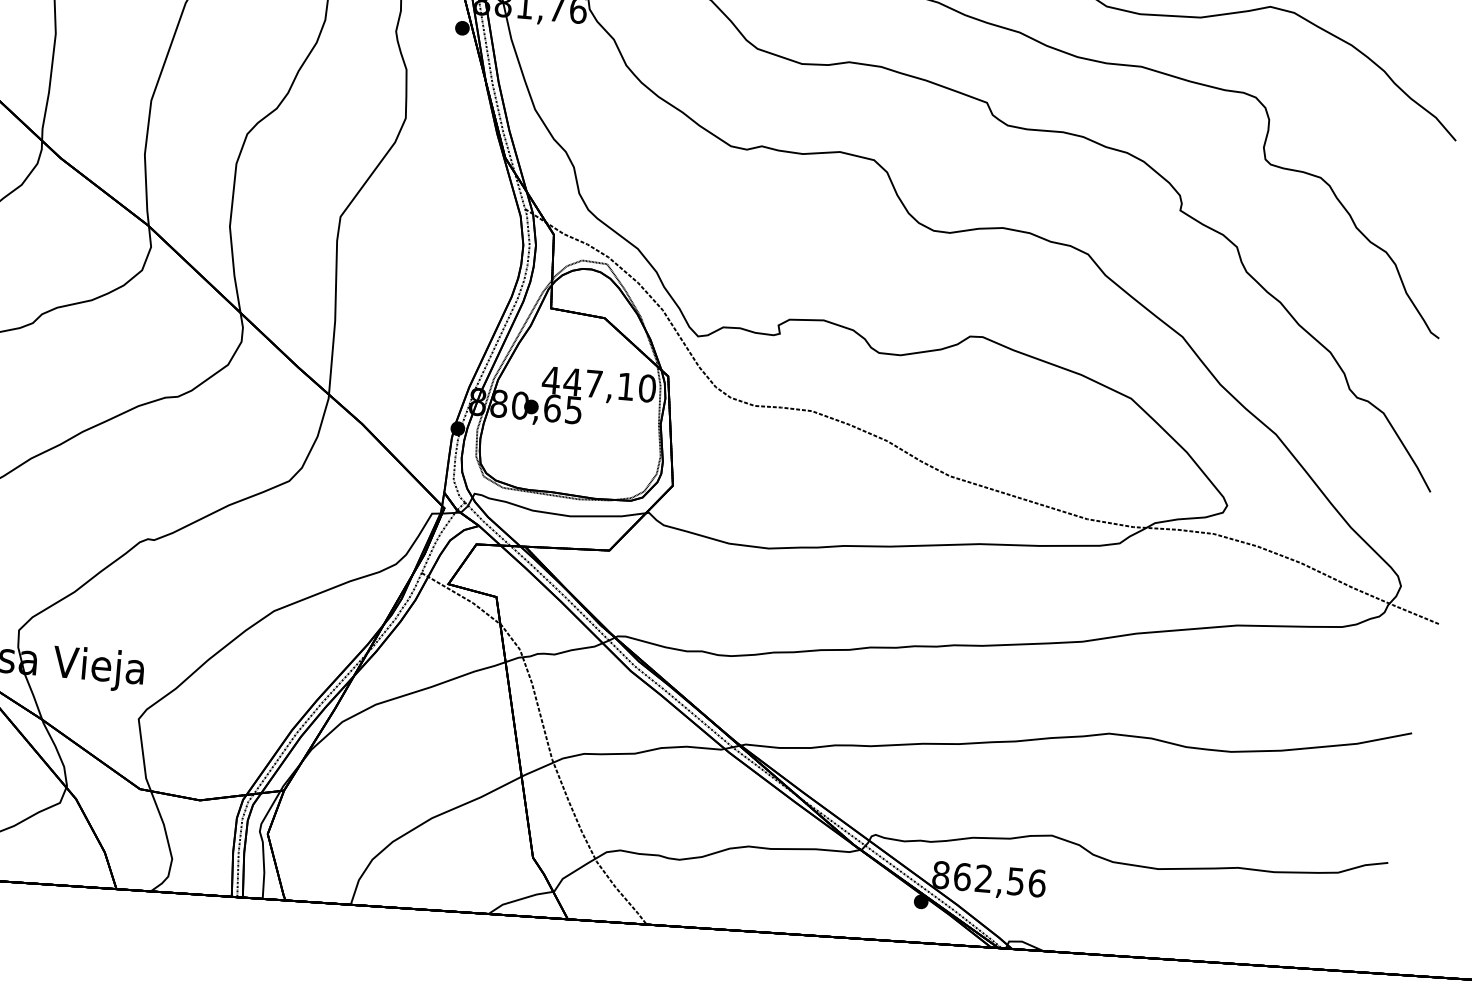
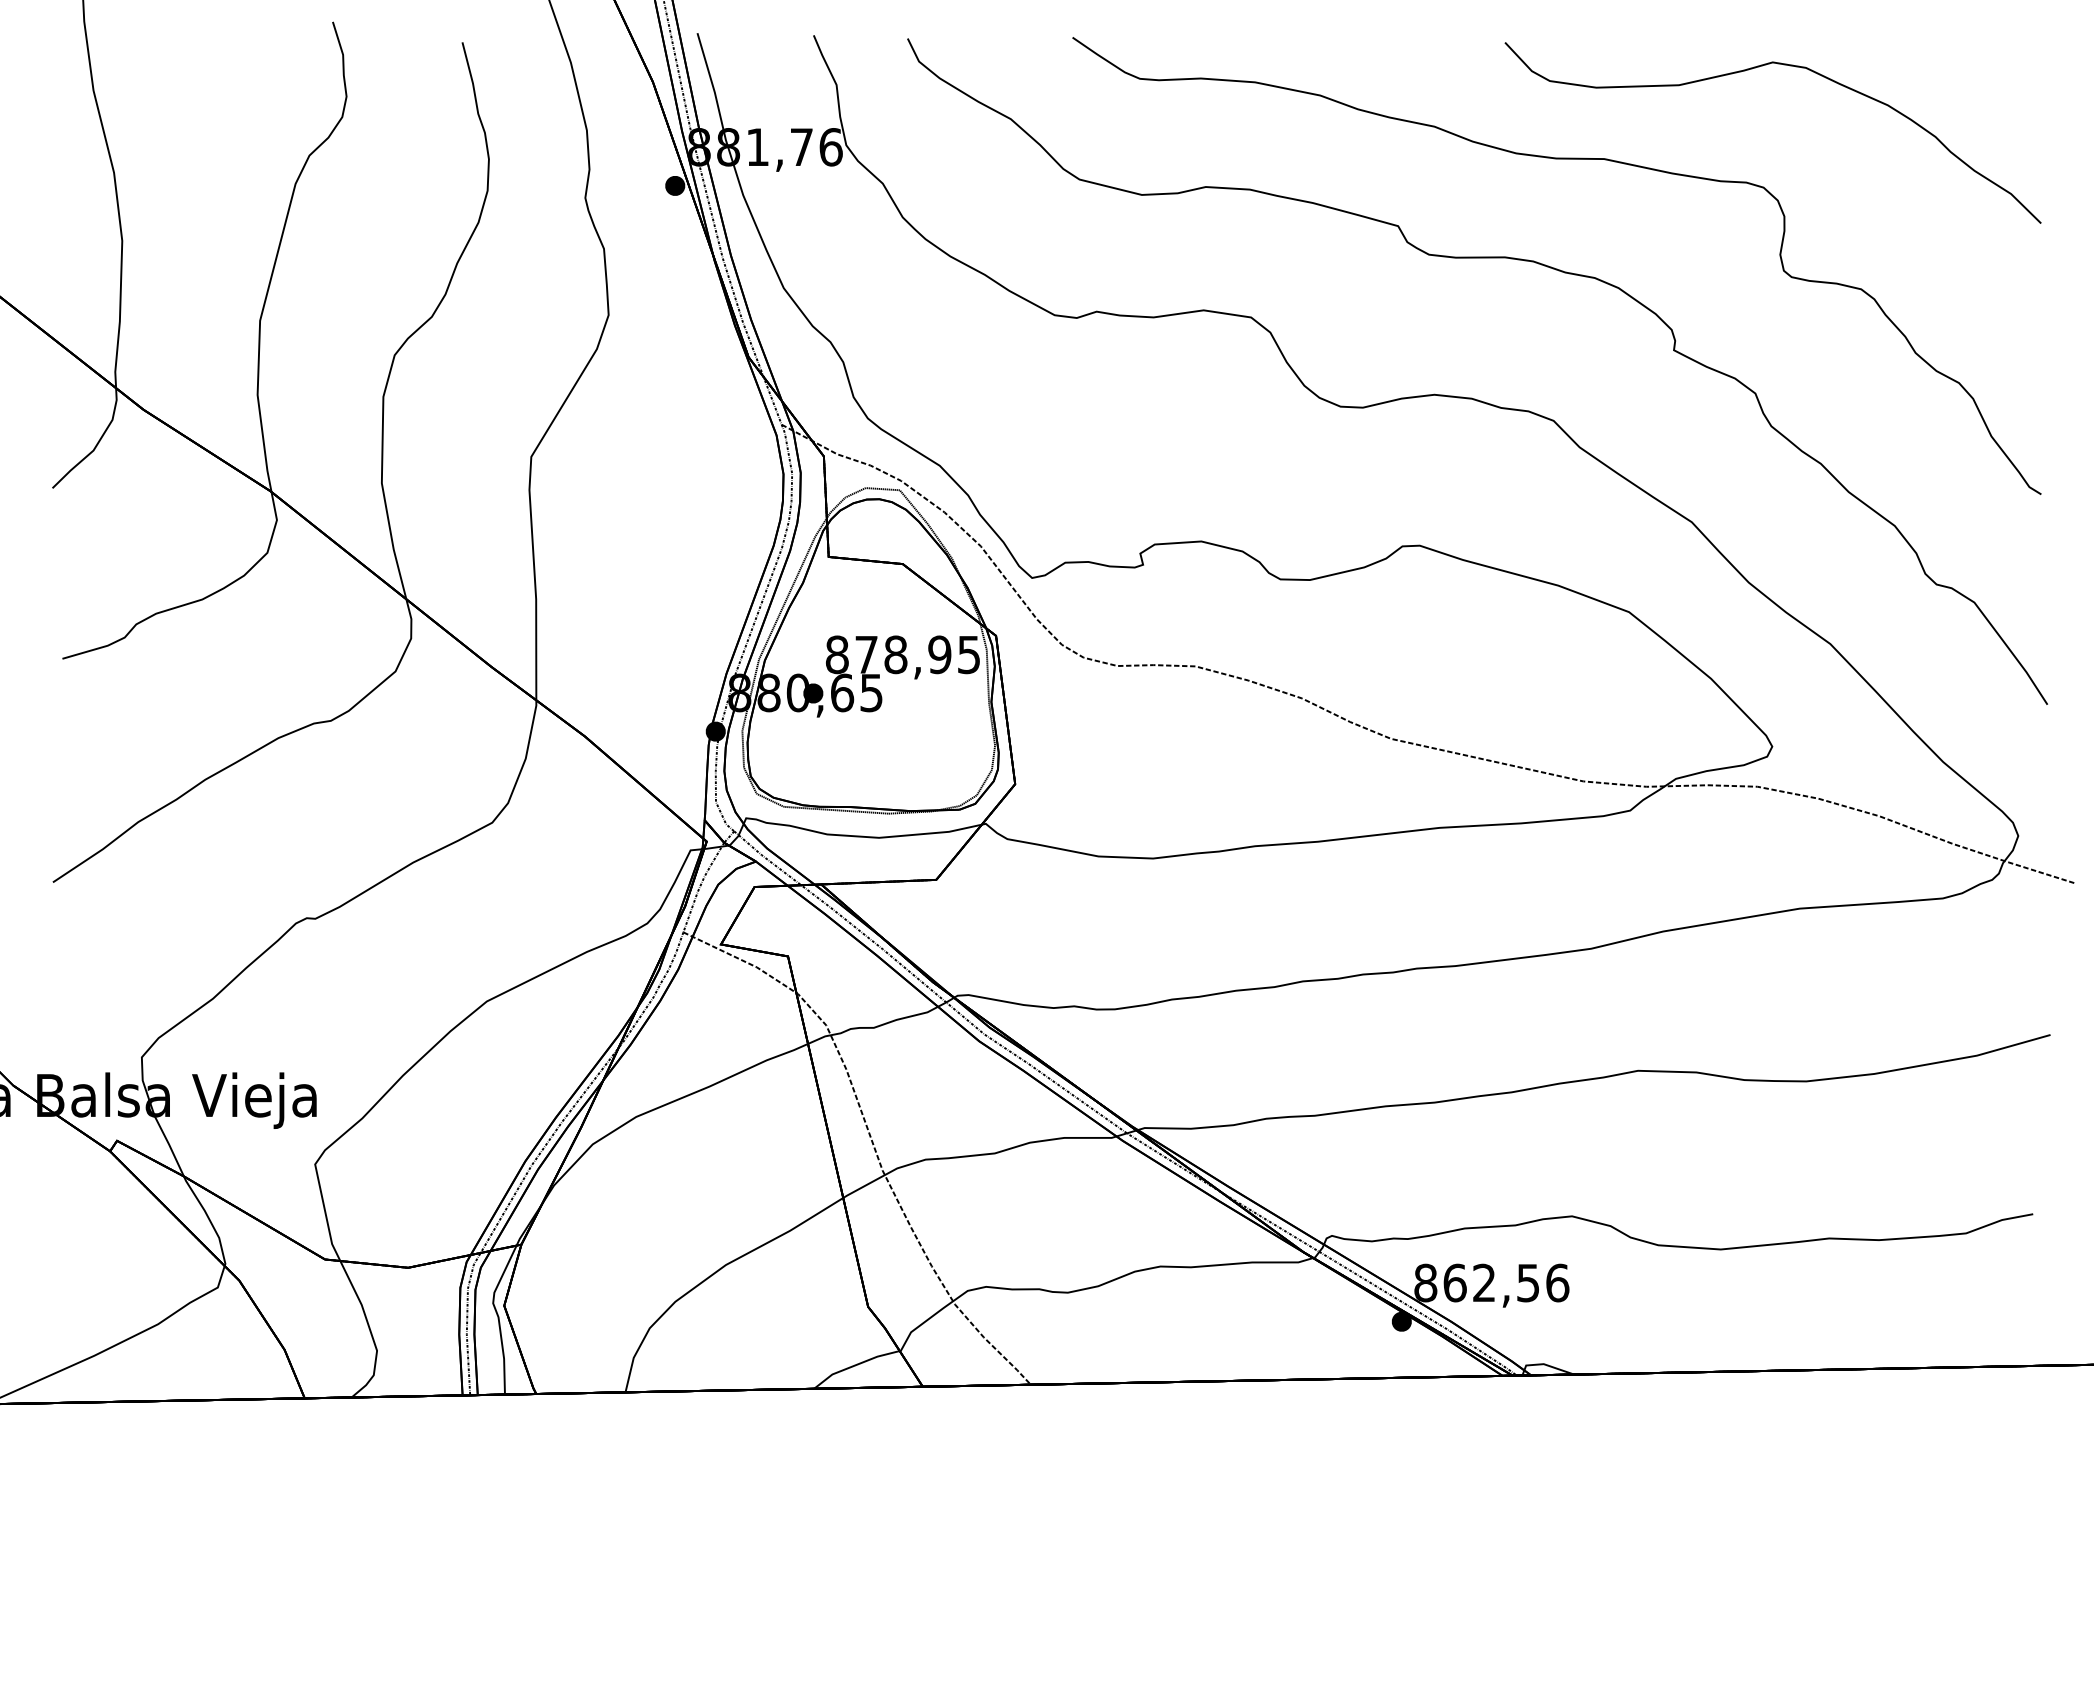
text: (598, 384) -> (902, 654), 447,10 -> 878,95

